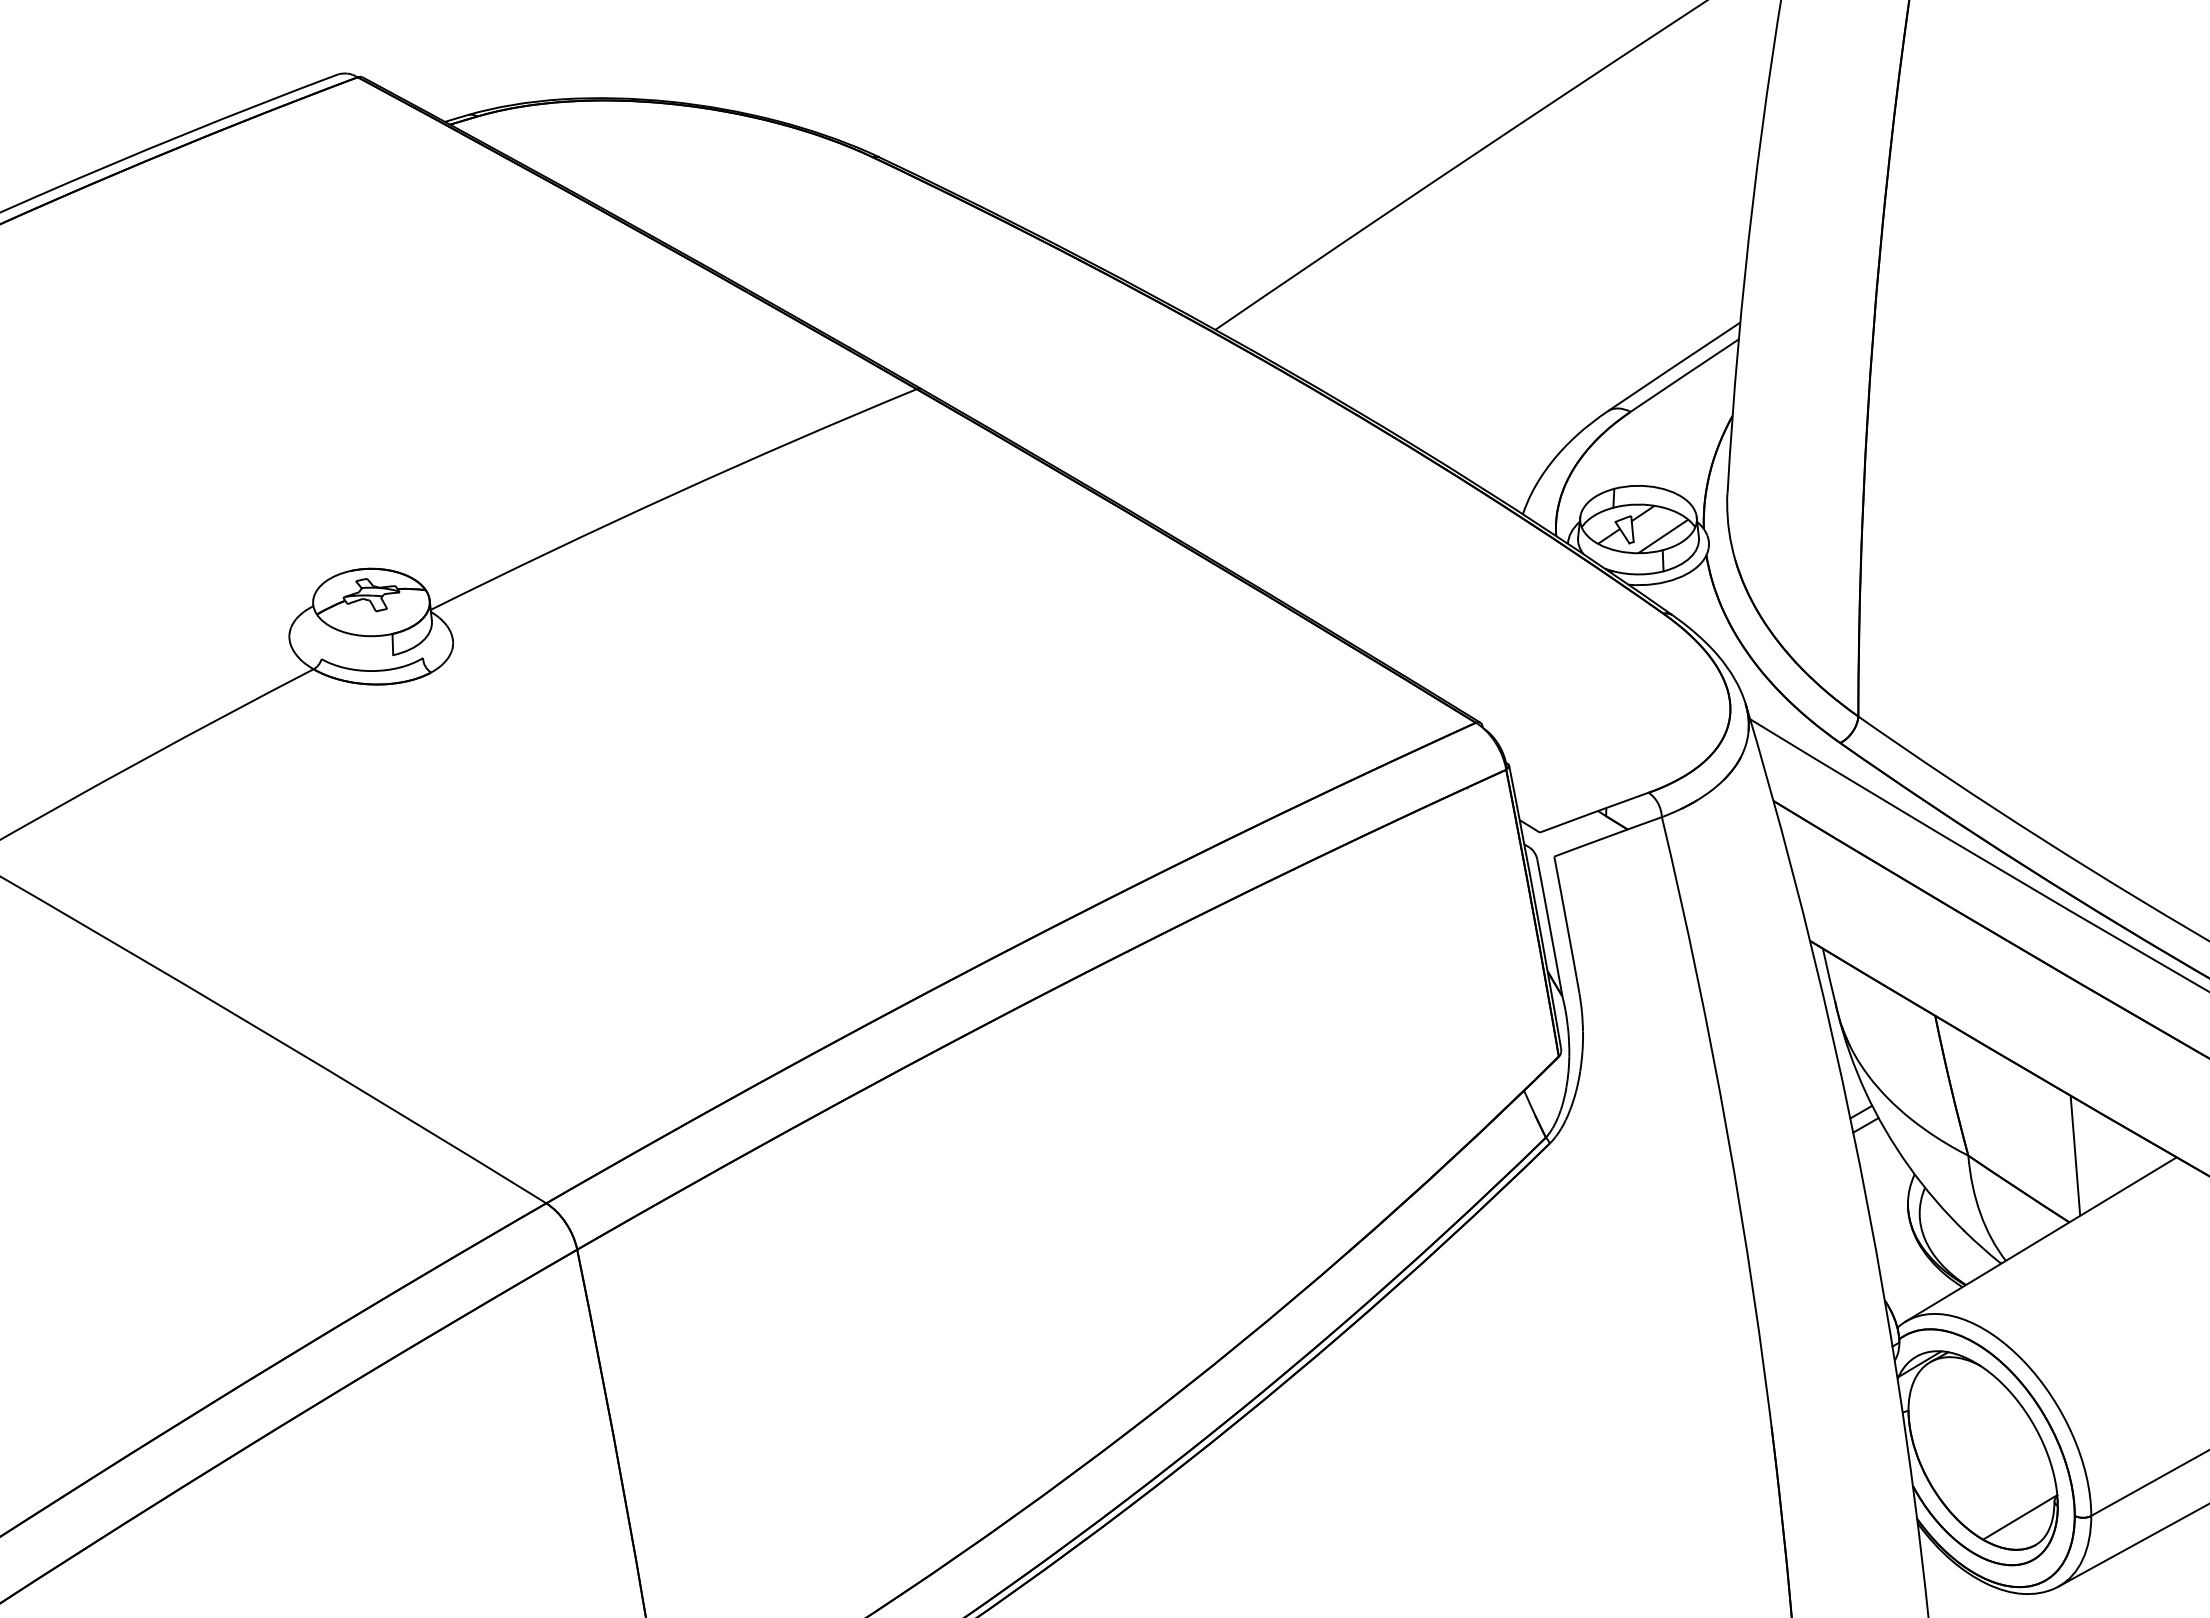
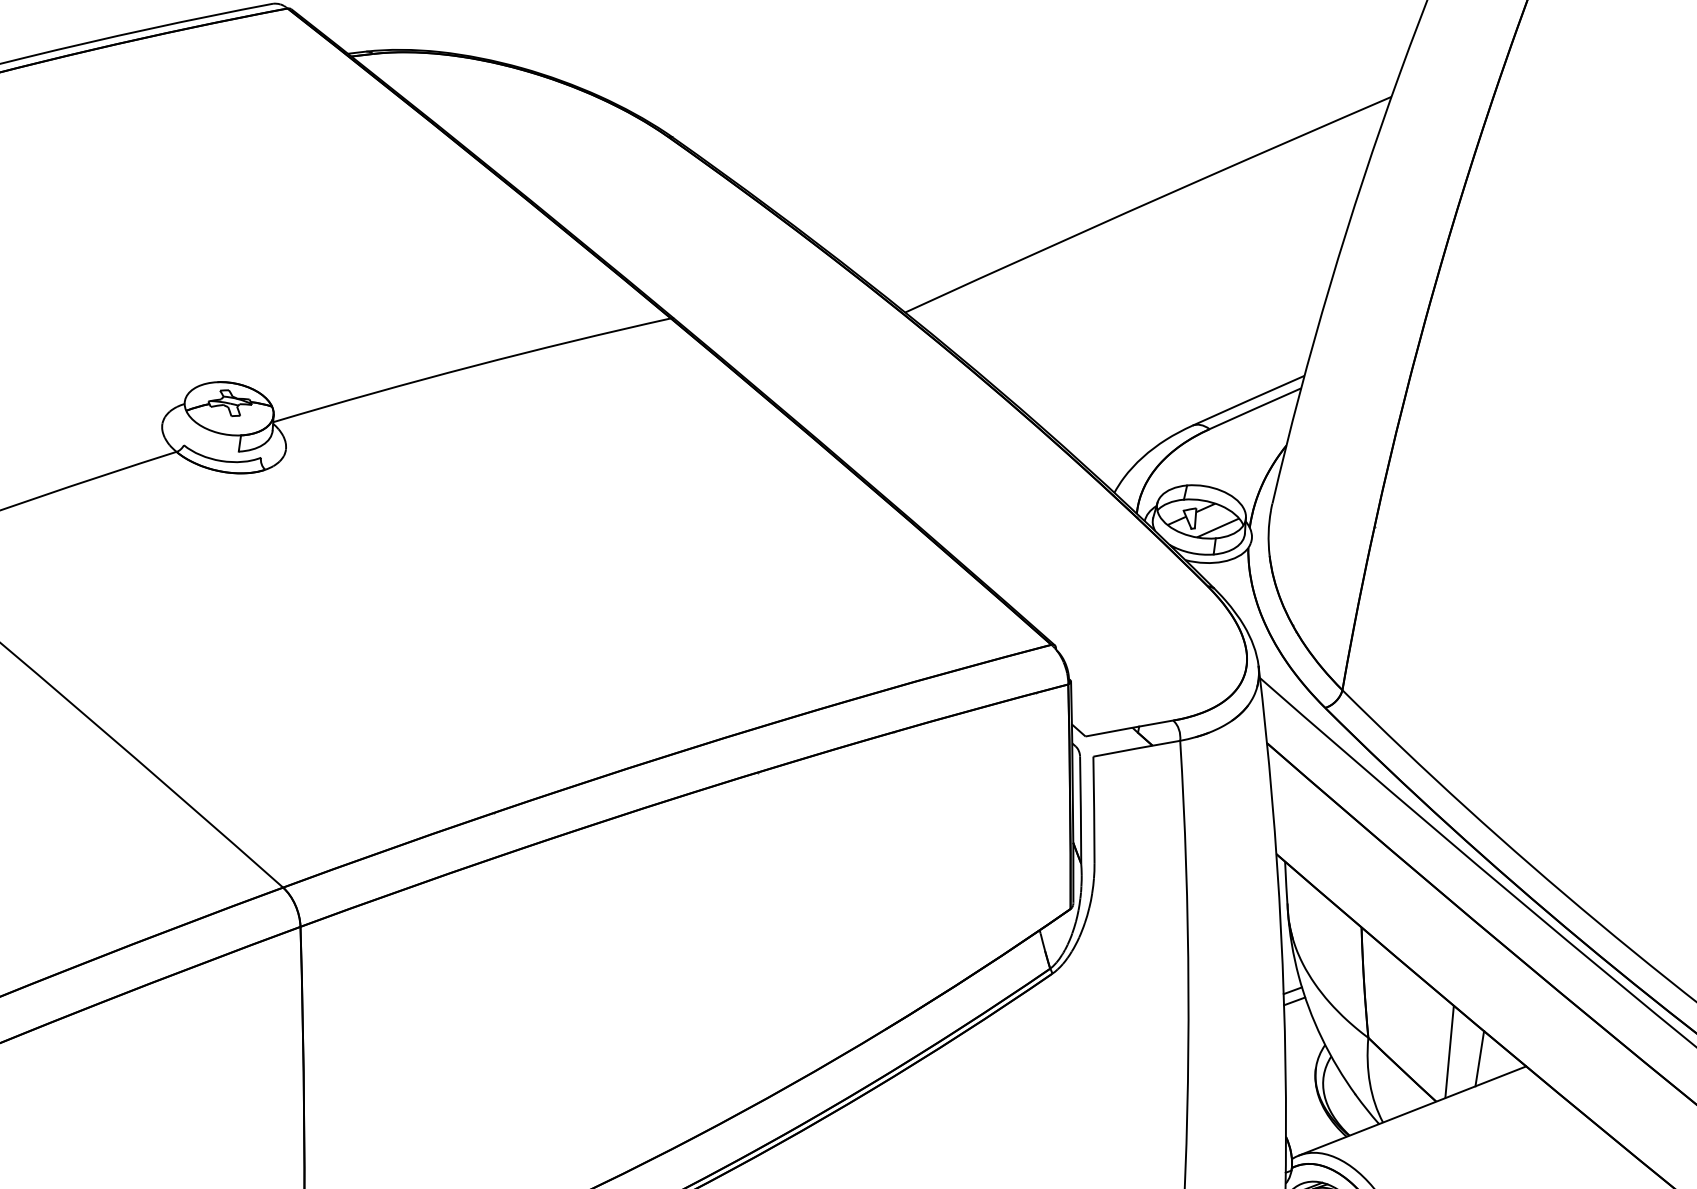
line: (2115, 1157) -> (1479, 1058), added

